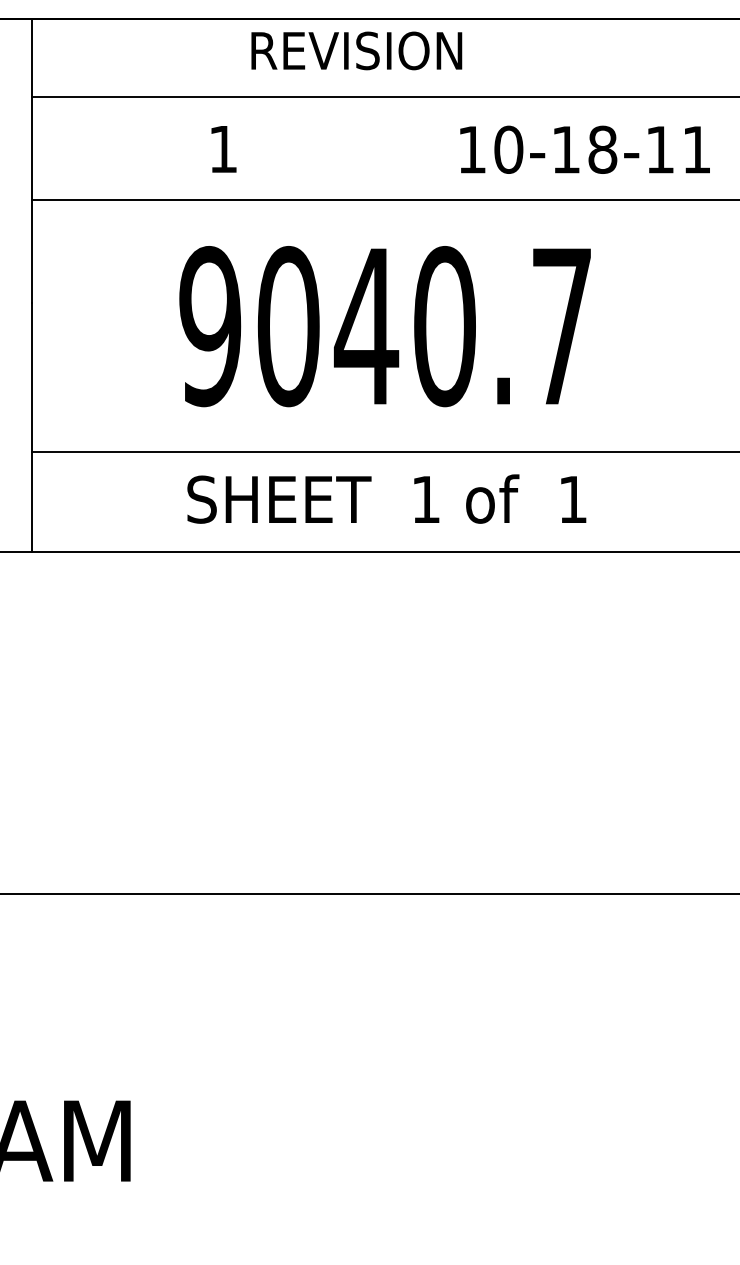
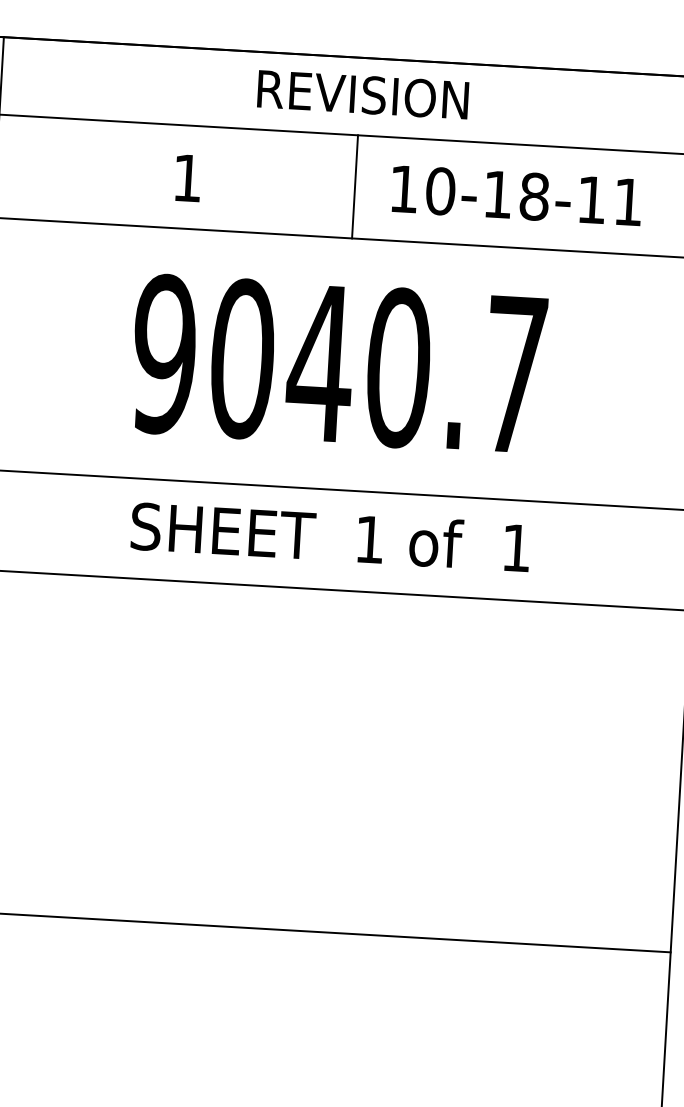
text: (356, 50) -> (362, 94), moved
line: (391, 147) -> (355, 186), added
text: (584, 149) -> (516, 195), moved

